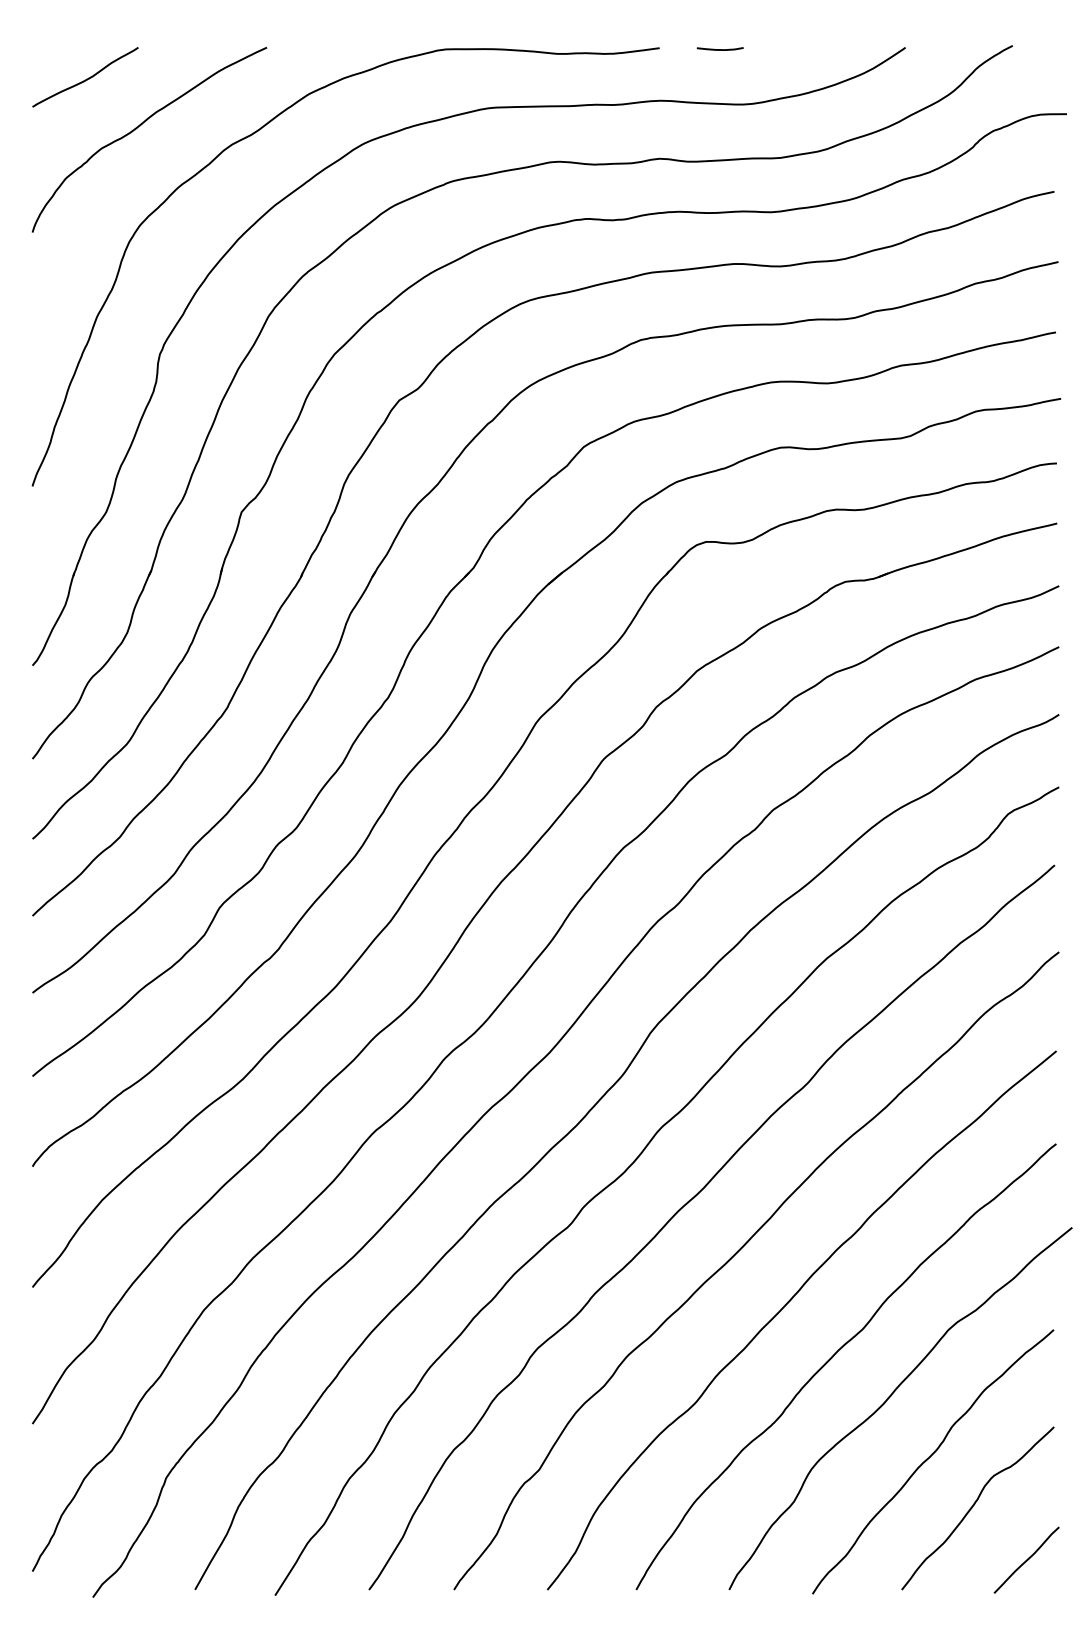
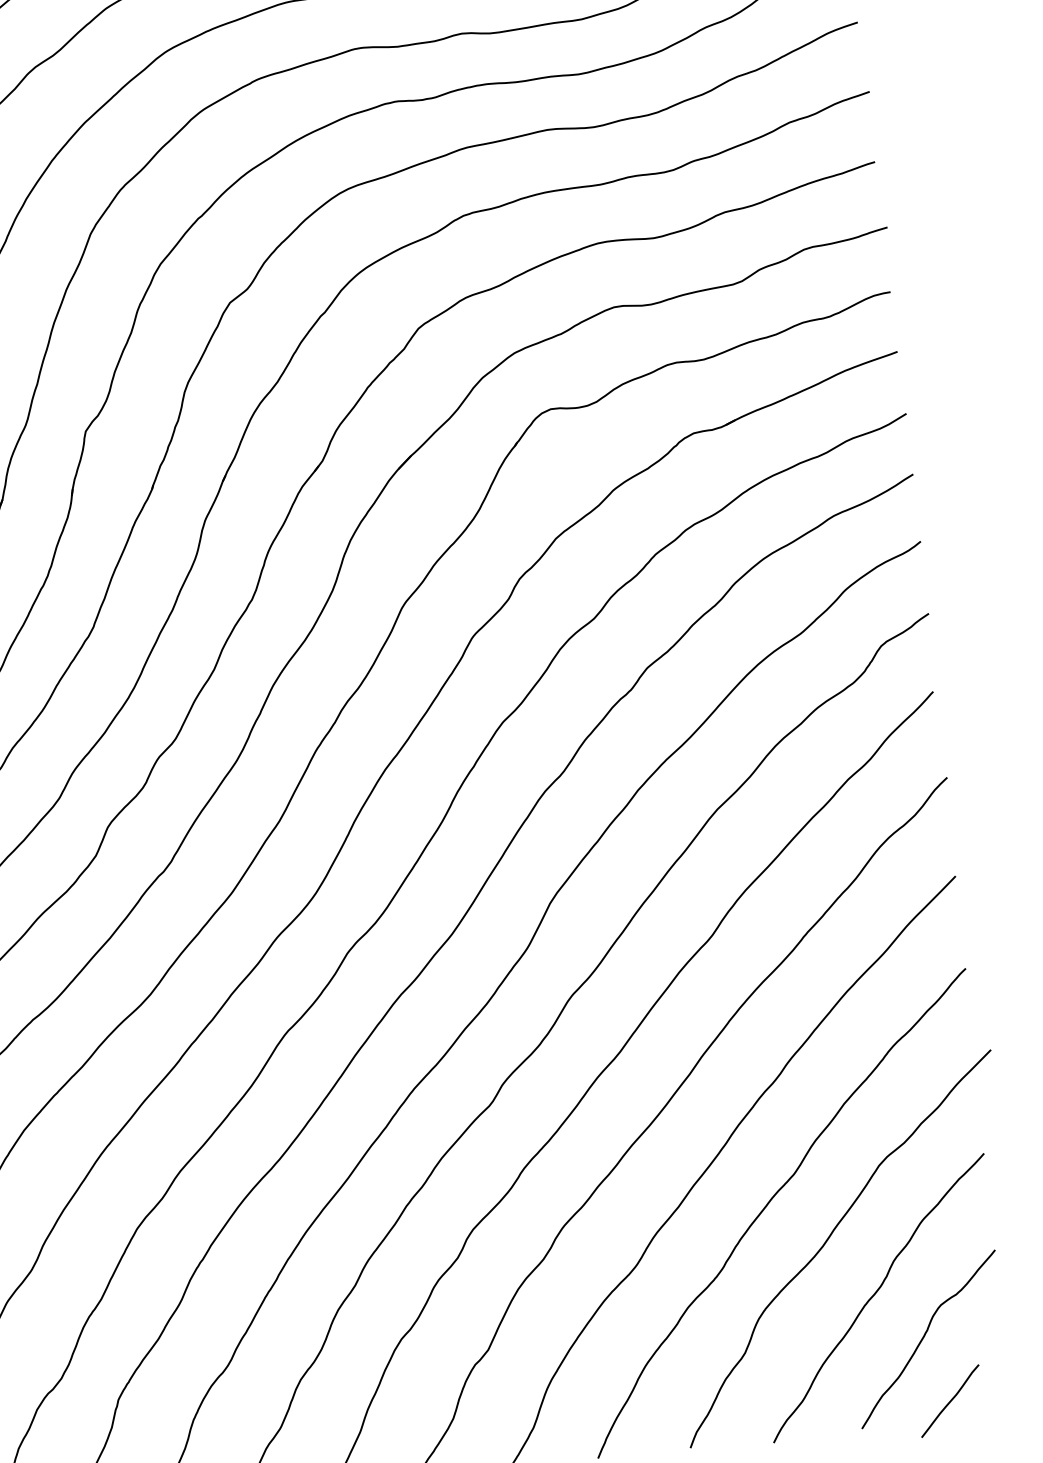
line: (1026, 1559) -> (950, 1400), moved

